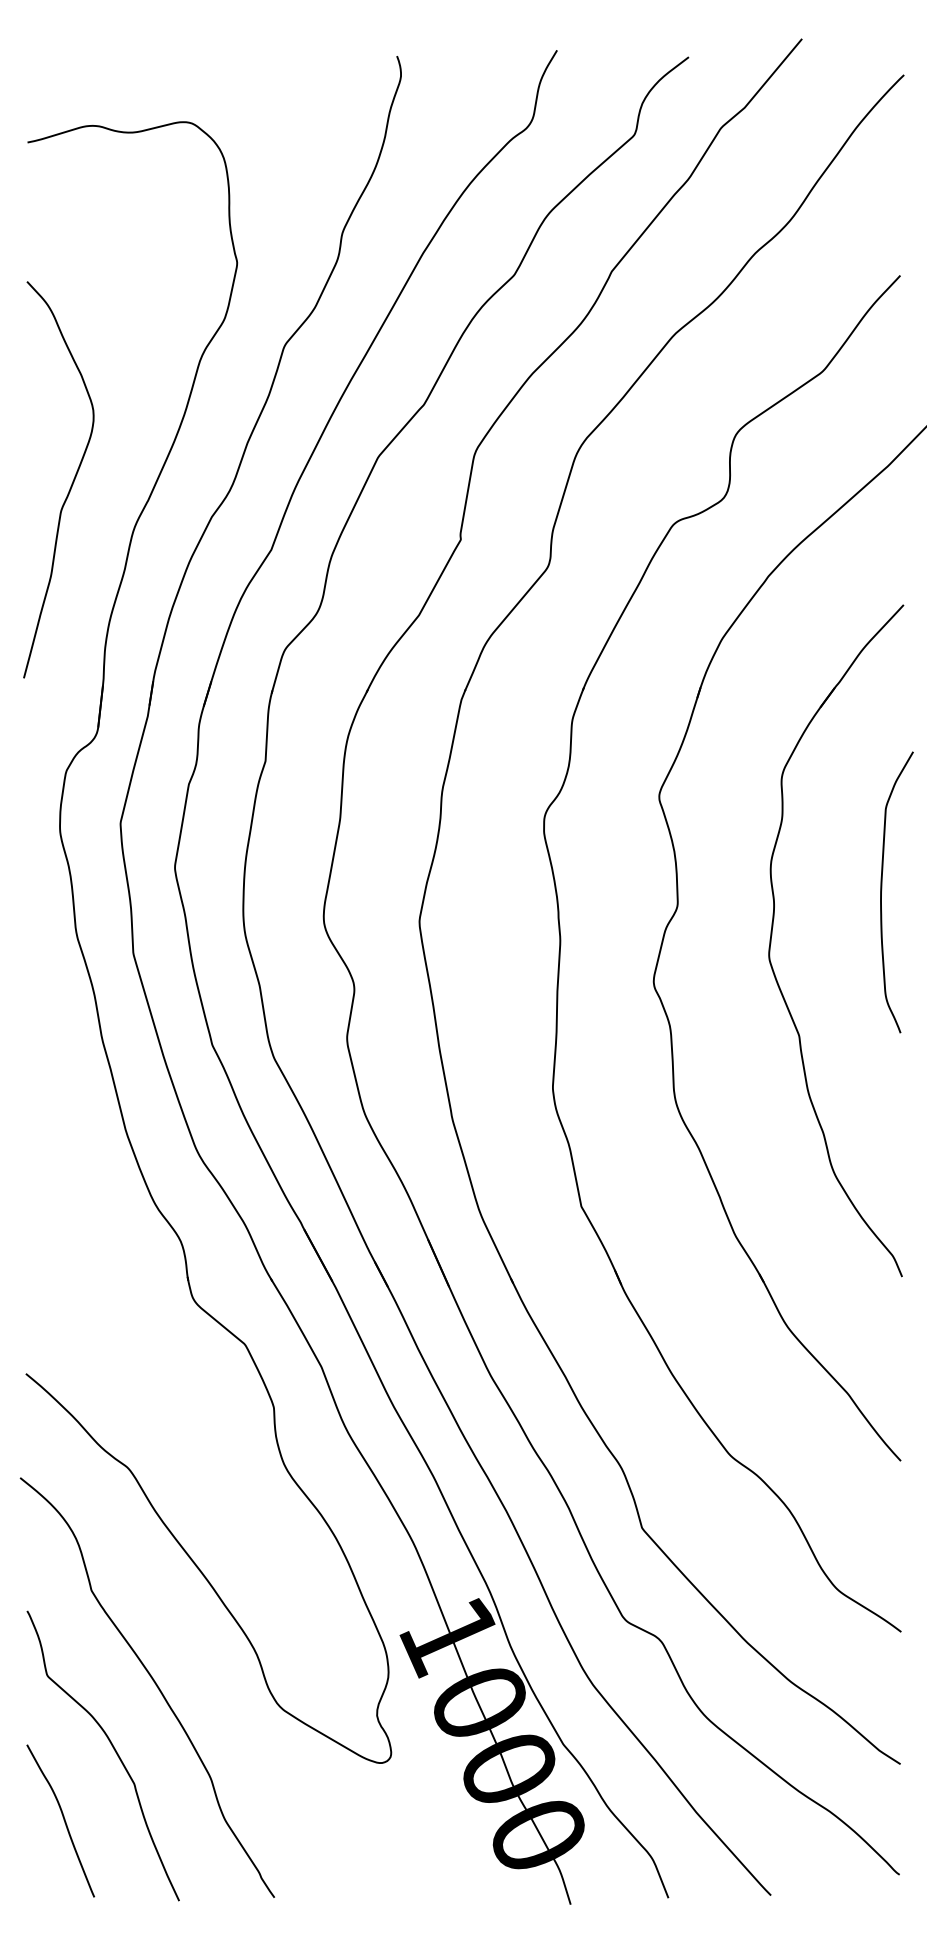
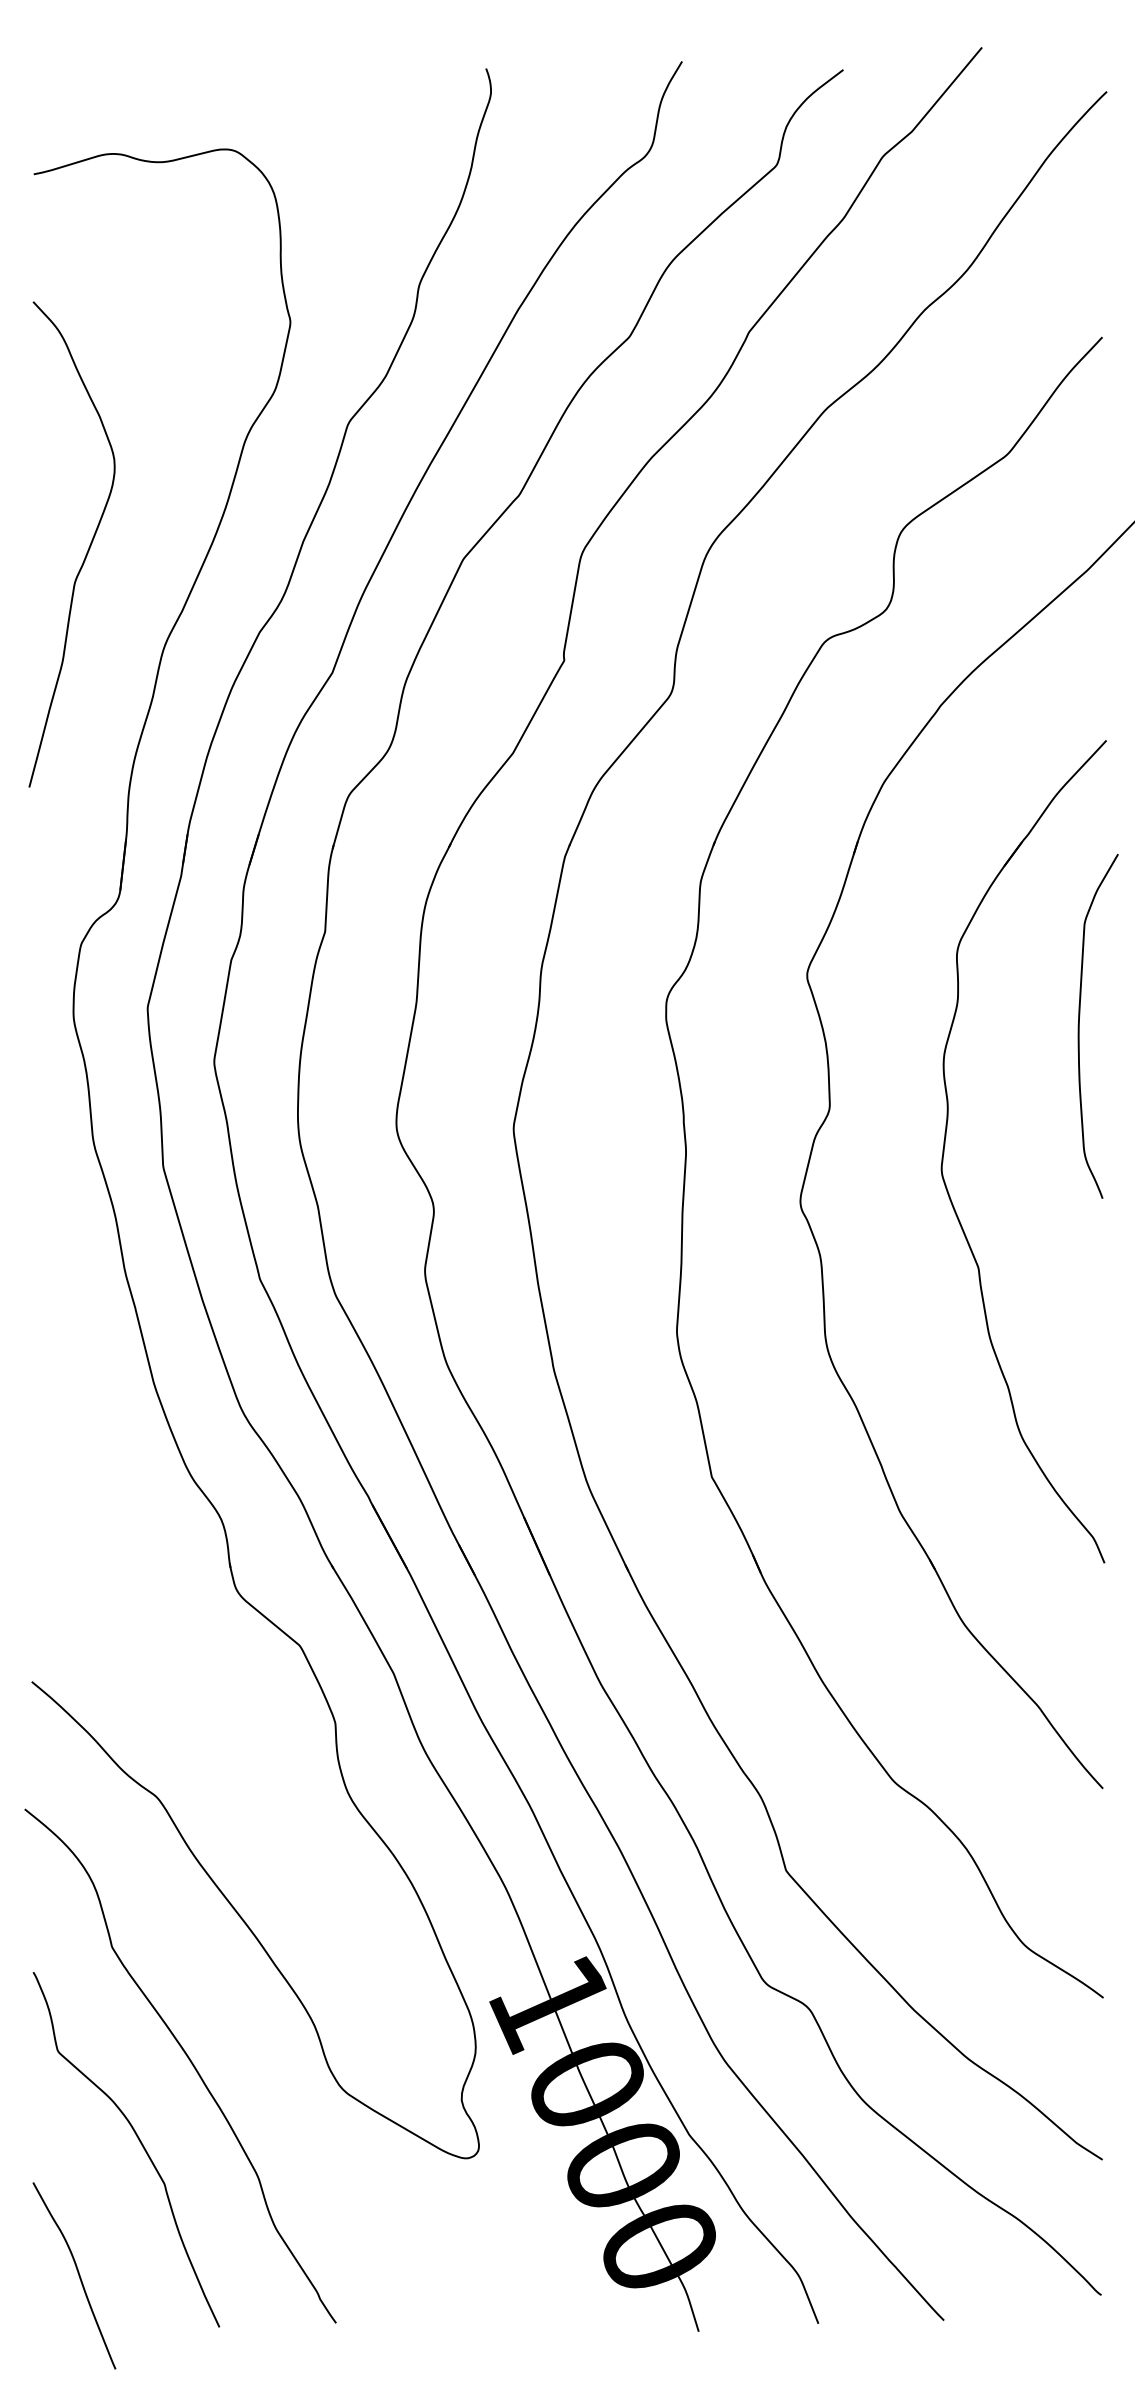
curve: (71, 483) -> (87, 548), moved
curve: (882, 890) -> (1080, 1023), moved
curve: (63, 1820) -> (77, 2275), moved

